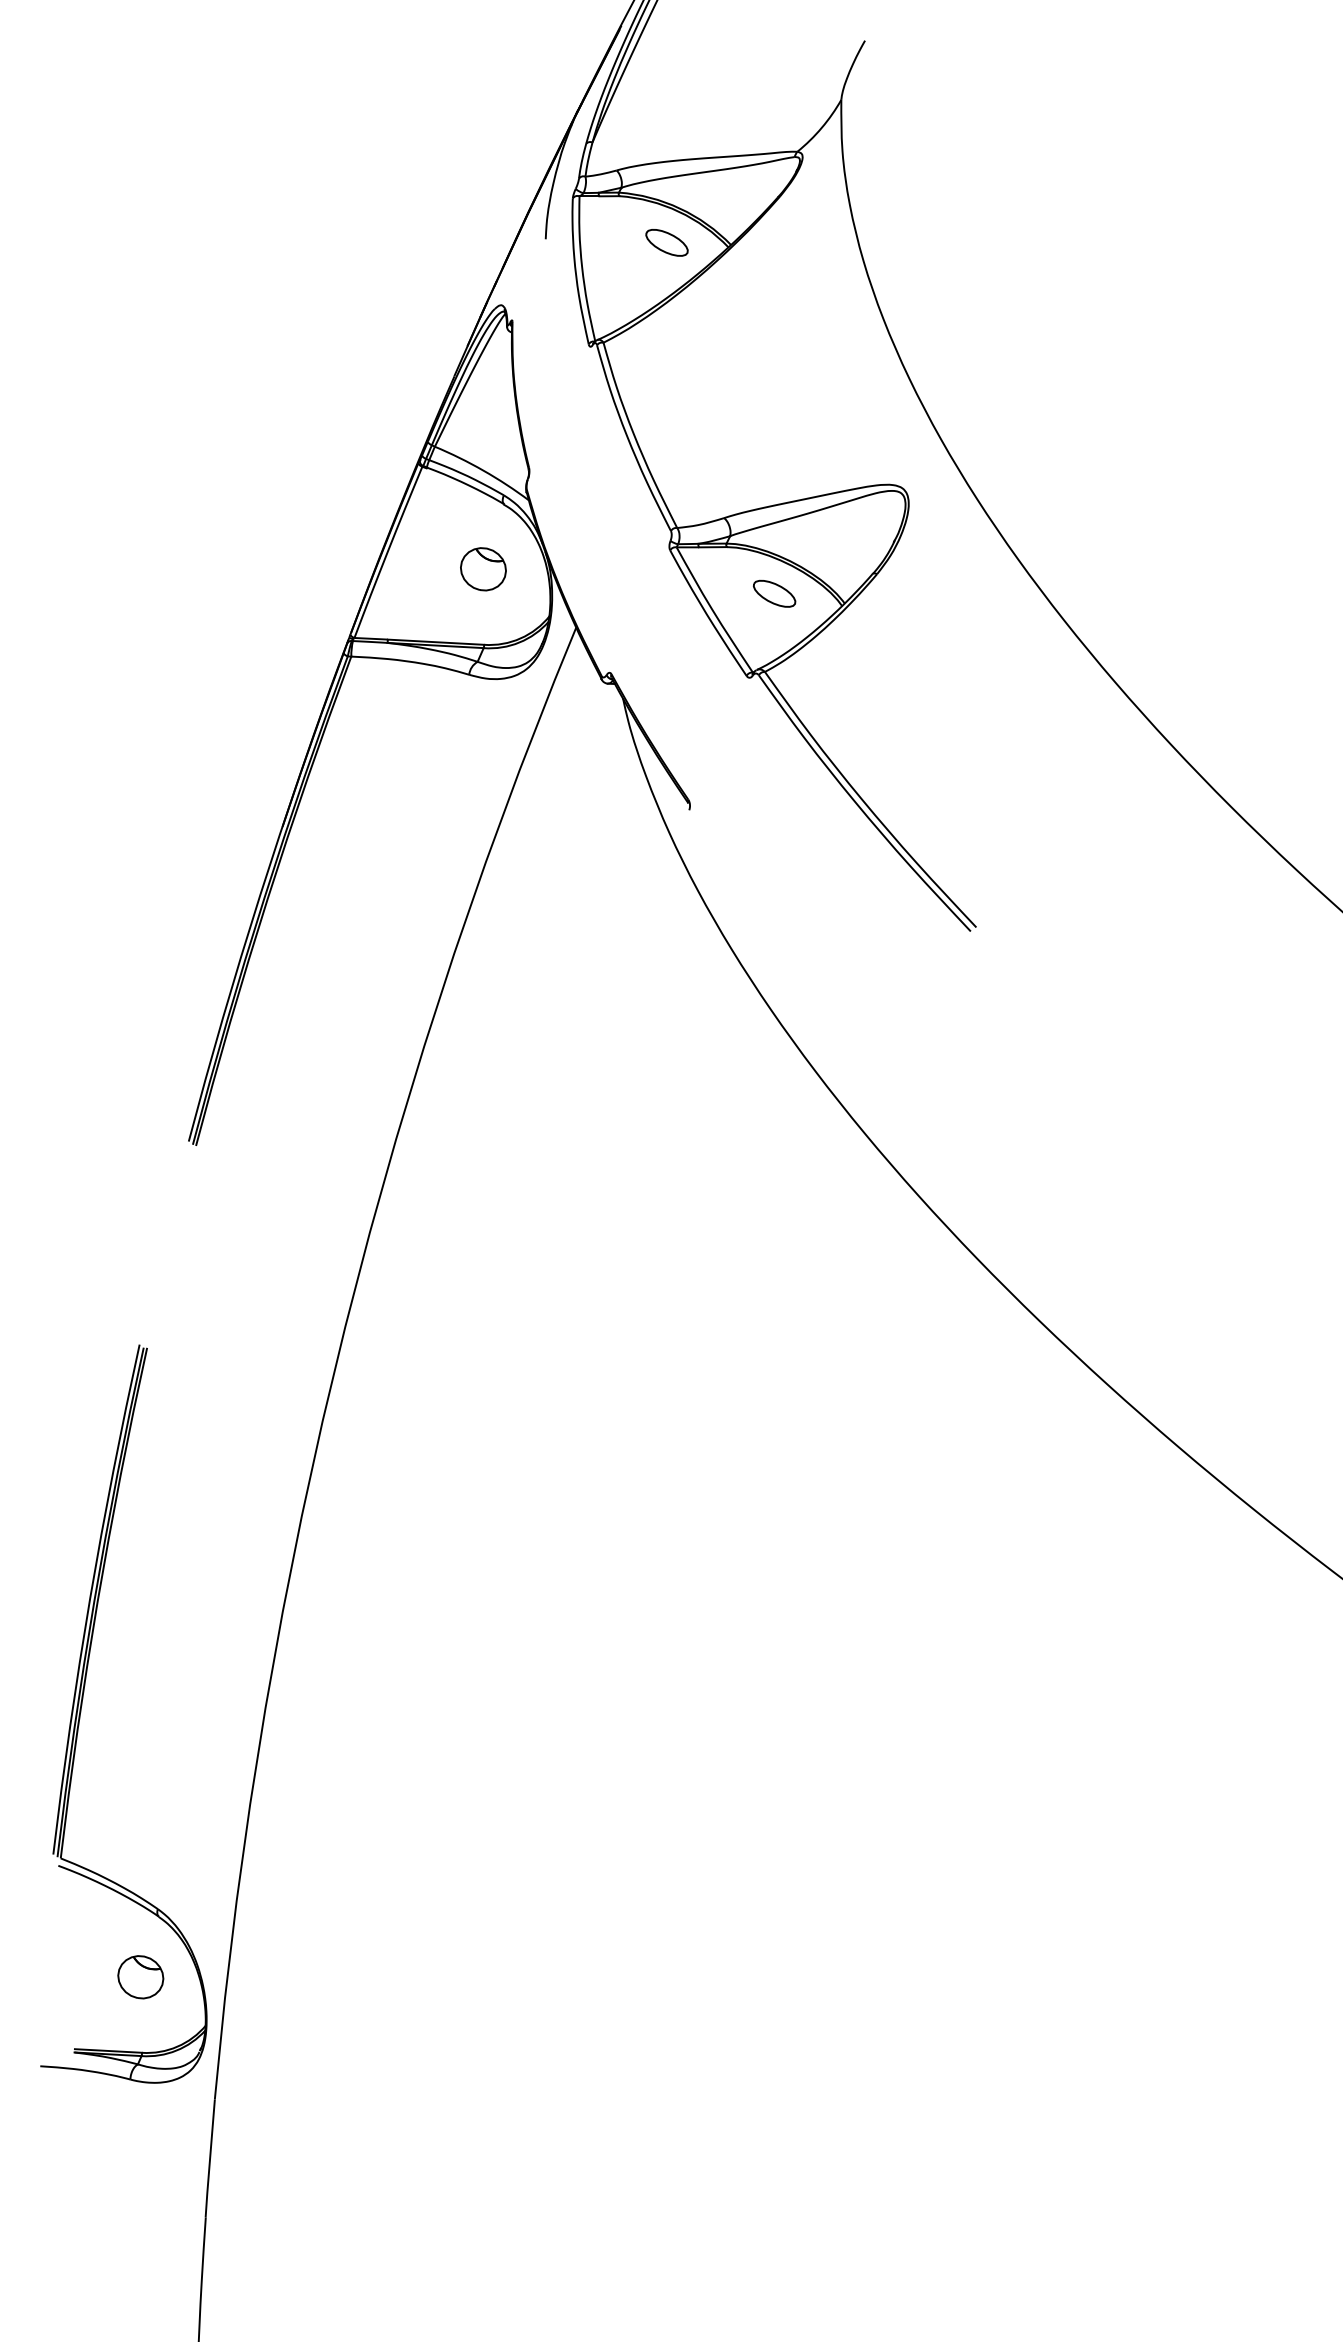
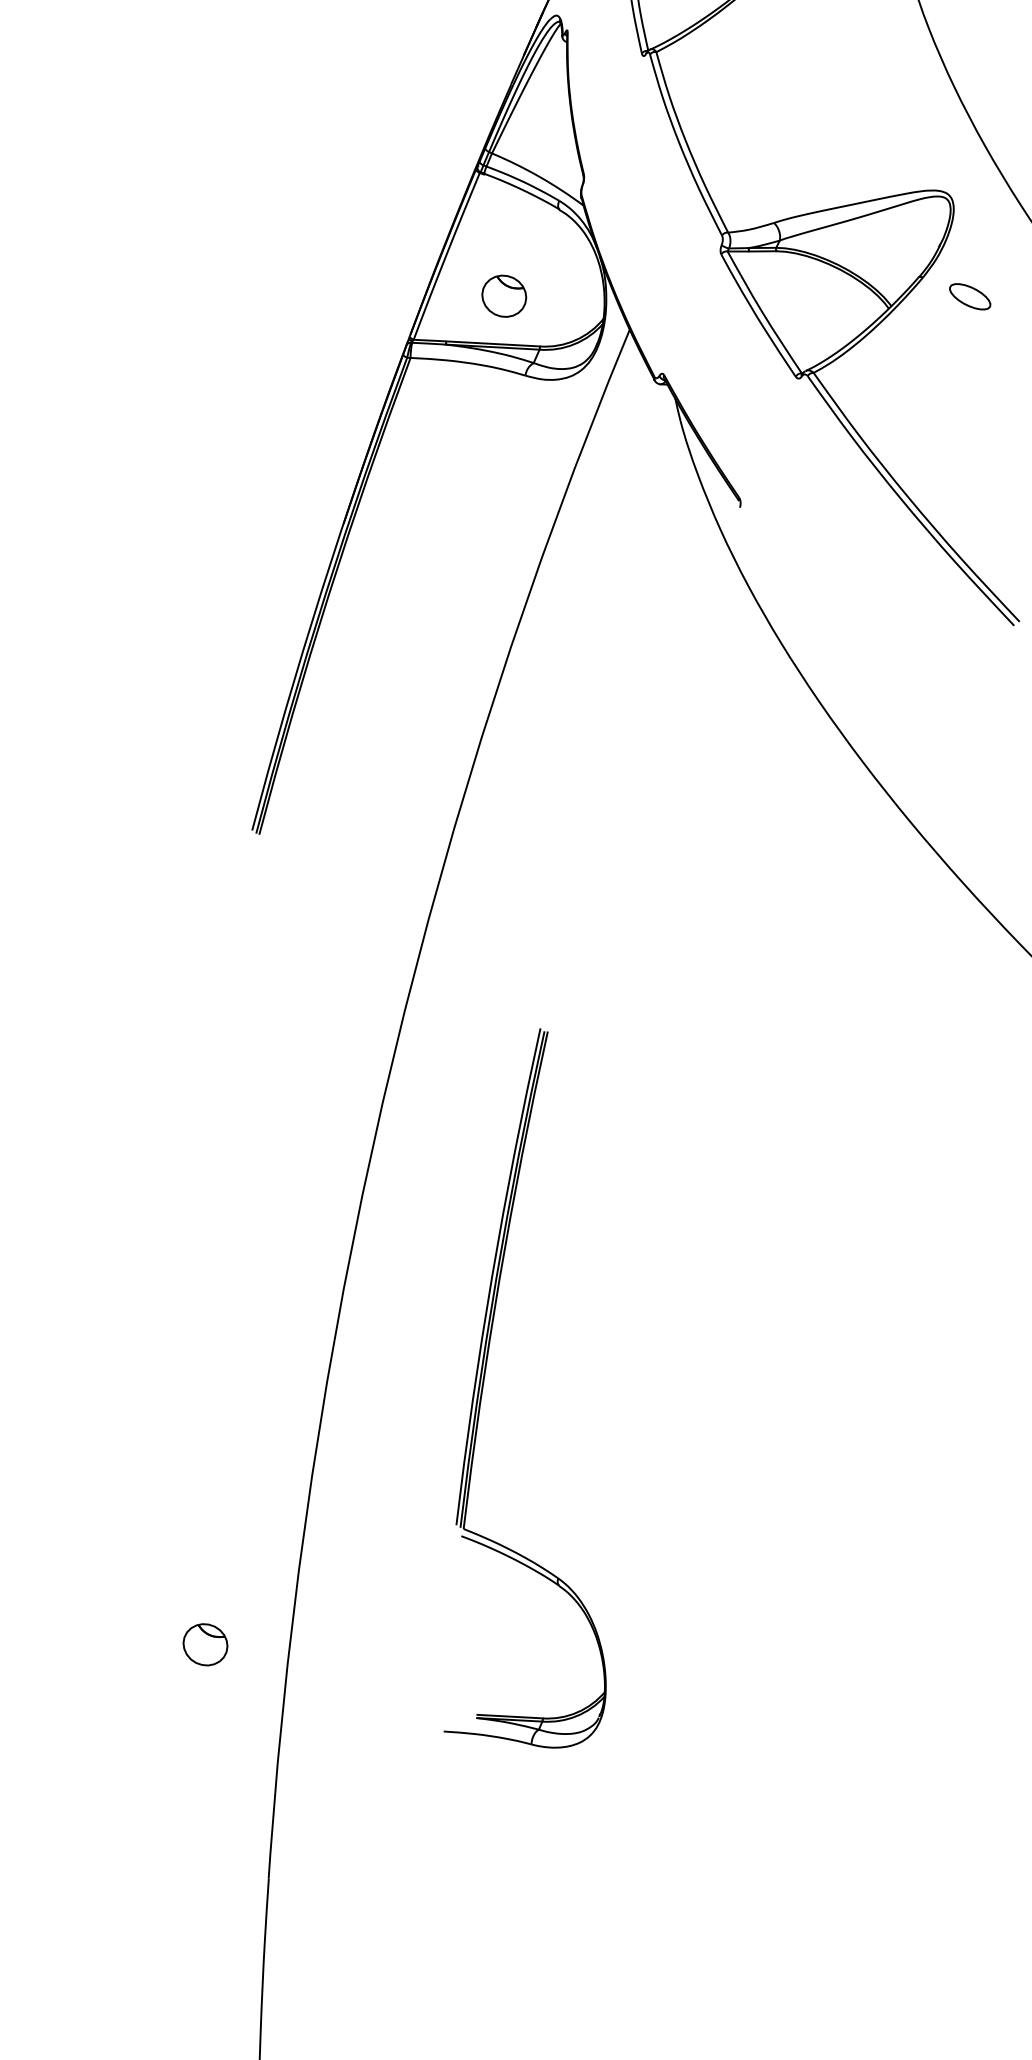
part: (483, 569) -> (504, 296), moved
part: (774, 593) -> (970, 296), moved
part: (82, 1705) -> (484, 1379), moved

